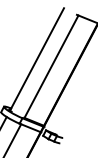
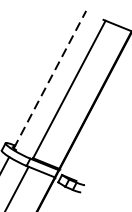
line: (37, 59) -> (50, 79), solid -> dashed

